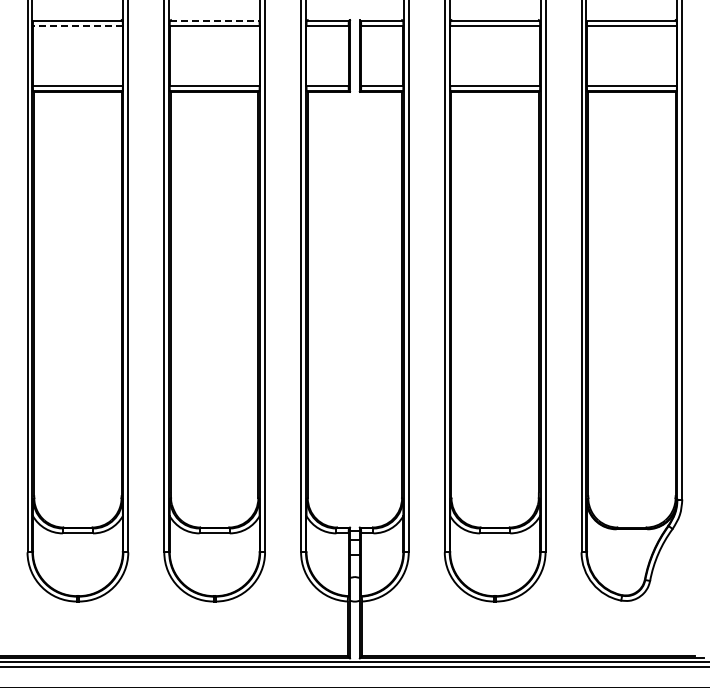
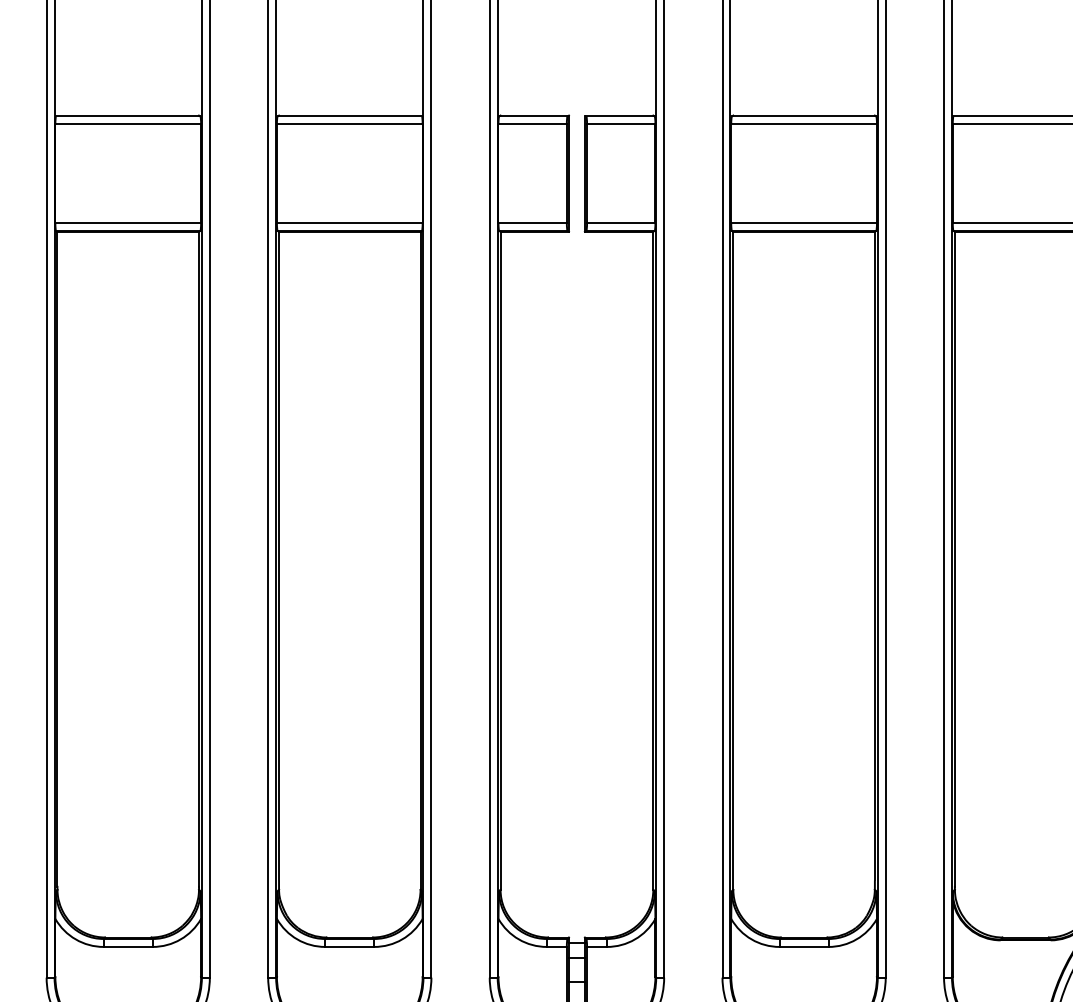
line: (214, 20) -> (349, 116), dashed -> solid
line: (77, 25) -> (127, 124), dashed -> solid

